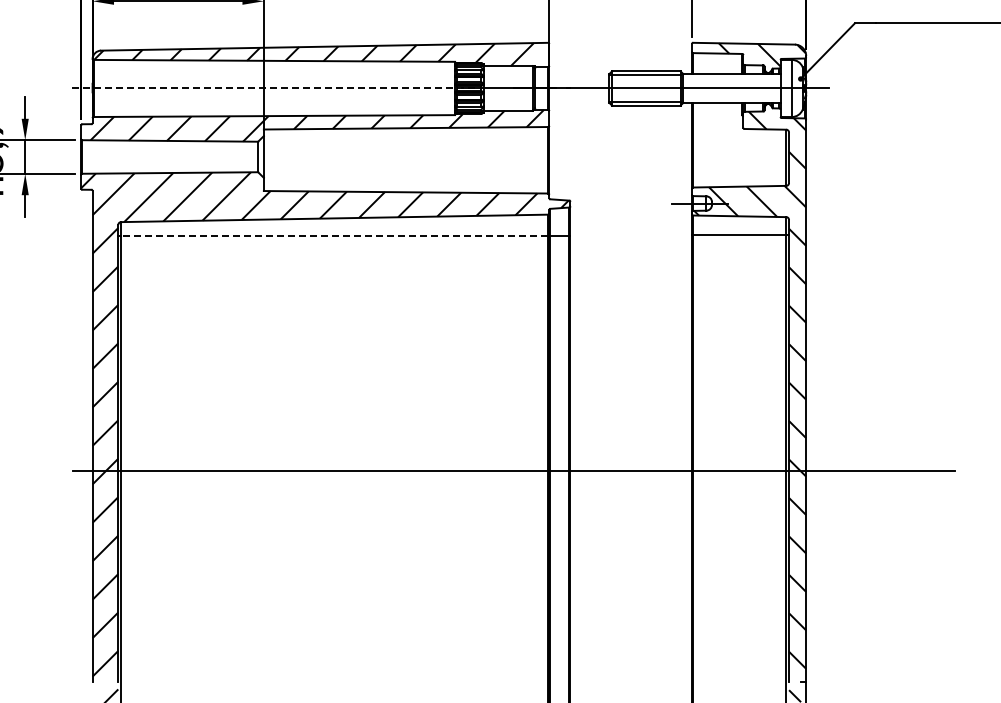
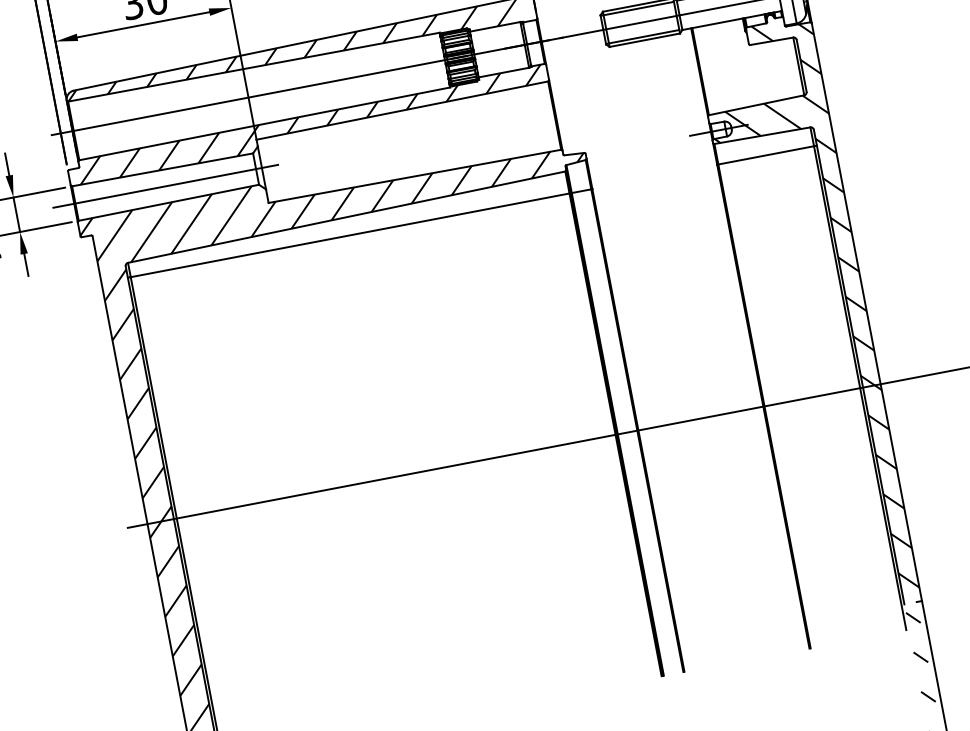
line: (274, 88) -> (259, 95), dashed -> solid
line: (169, 156) -> (164, 185), added
line: (334, 236) -> (350, 235), dashed -> solid

